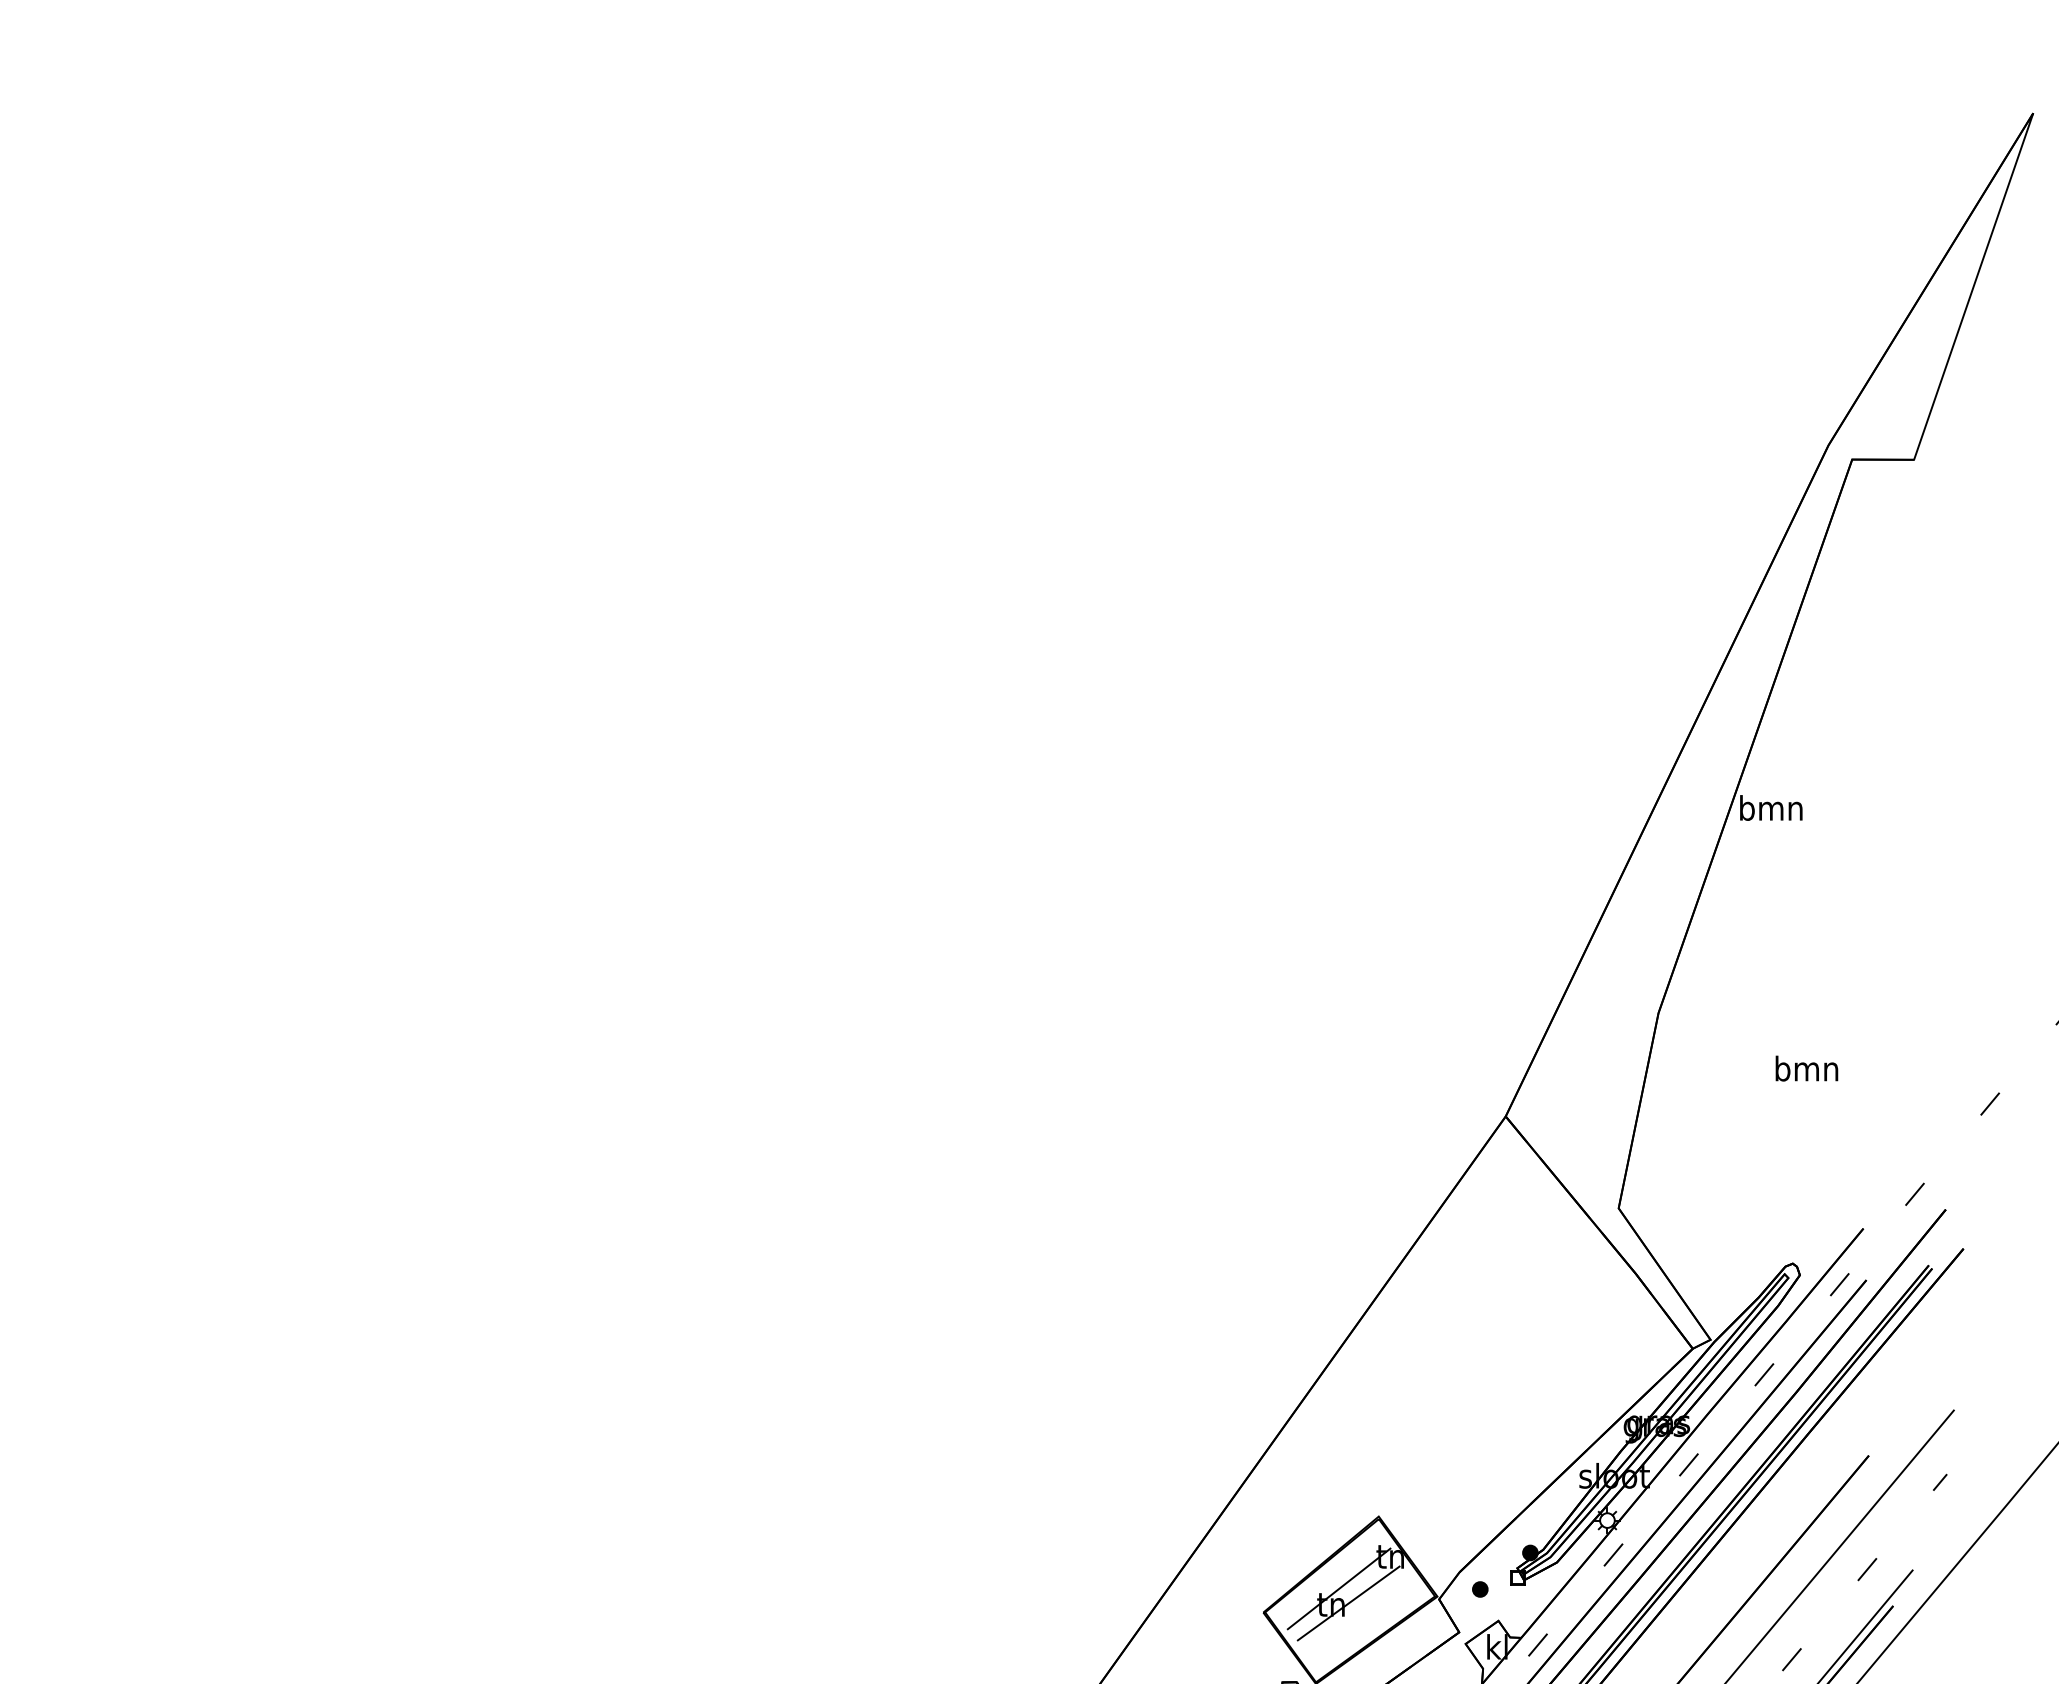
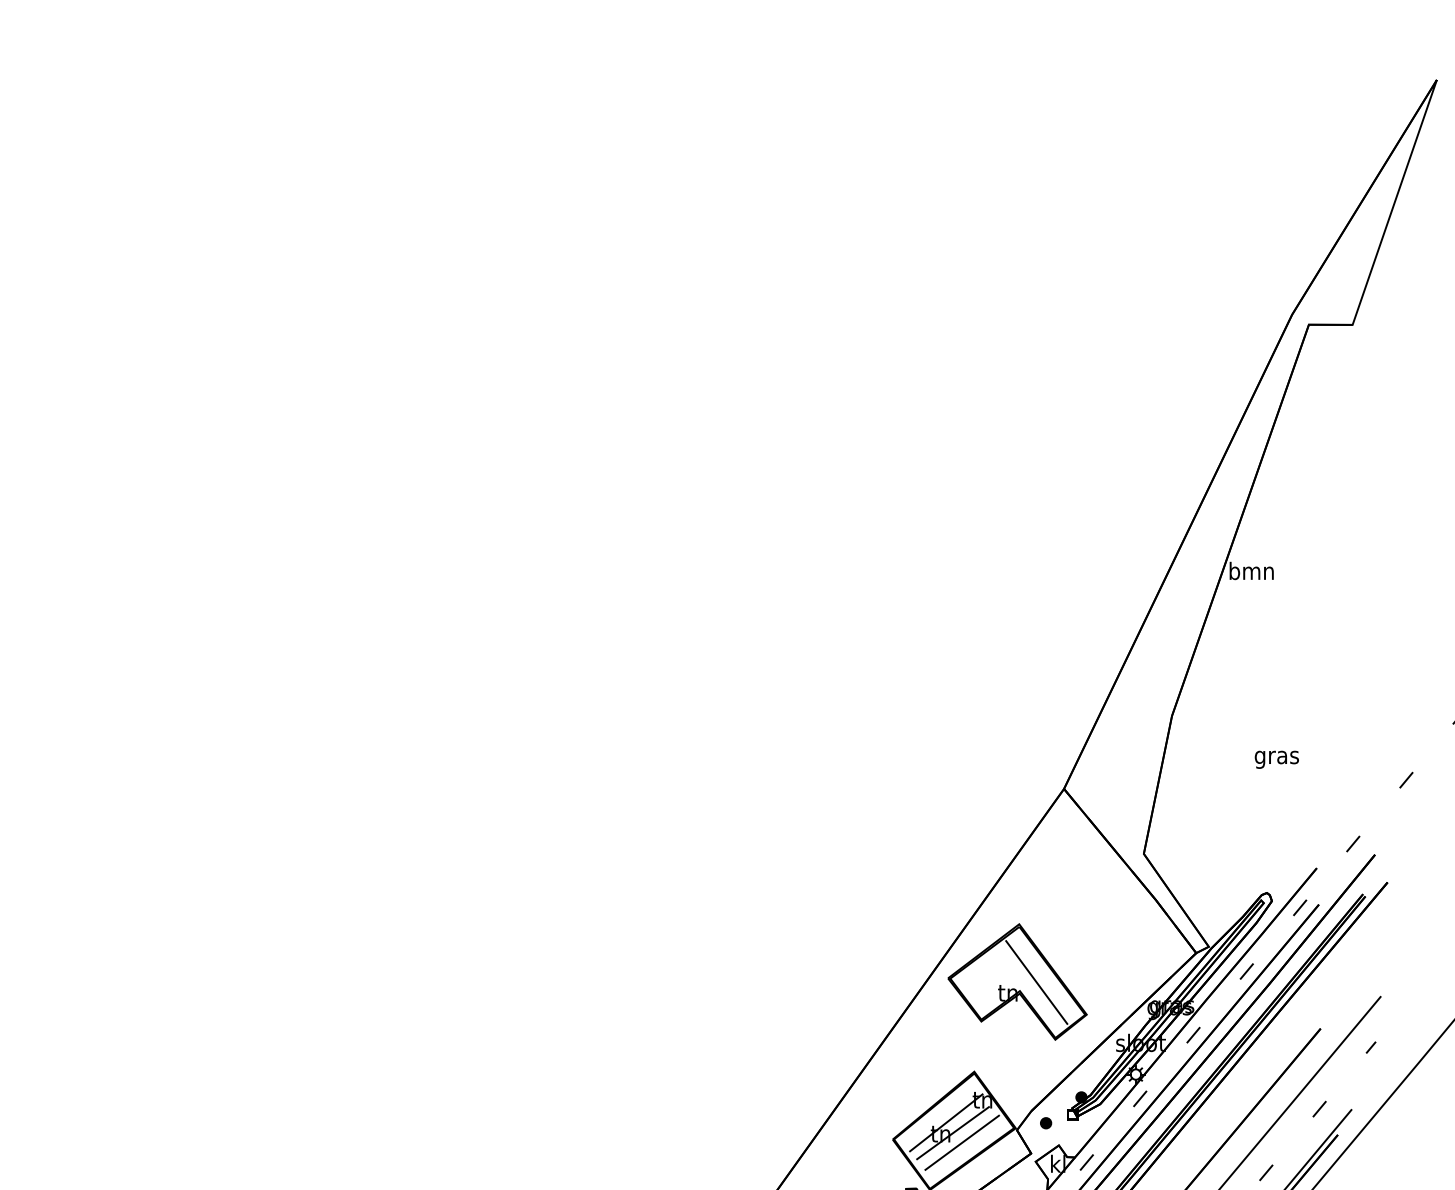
text: (1806, 1071) -> (1276, 757), bmn -> gras
part: (1439, 1389) -> (1017, 981), added
line: (1361, 1616) -> (962, 1142), added

